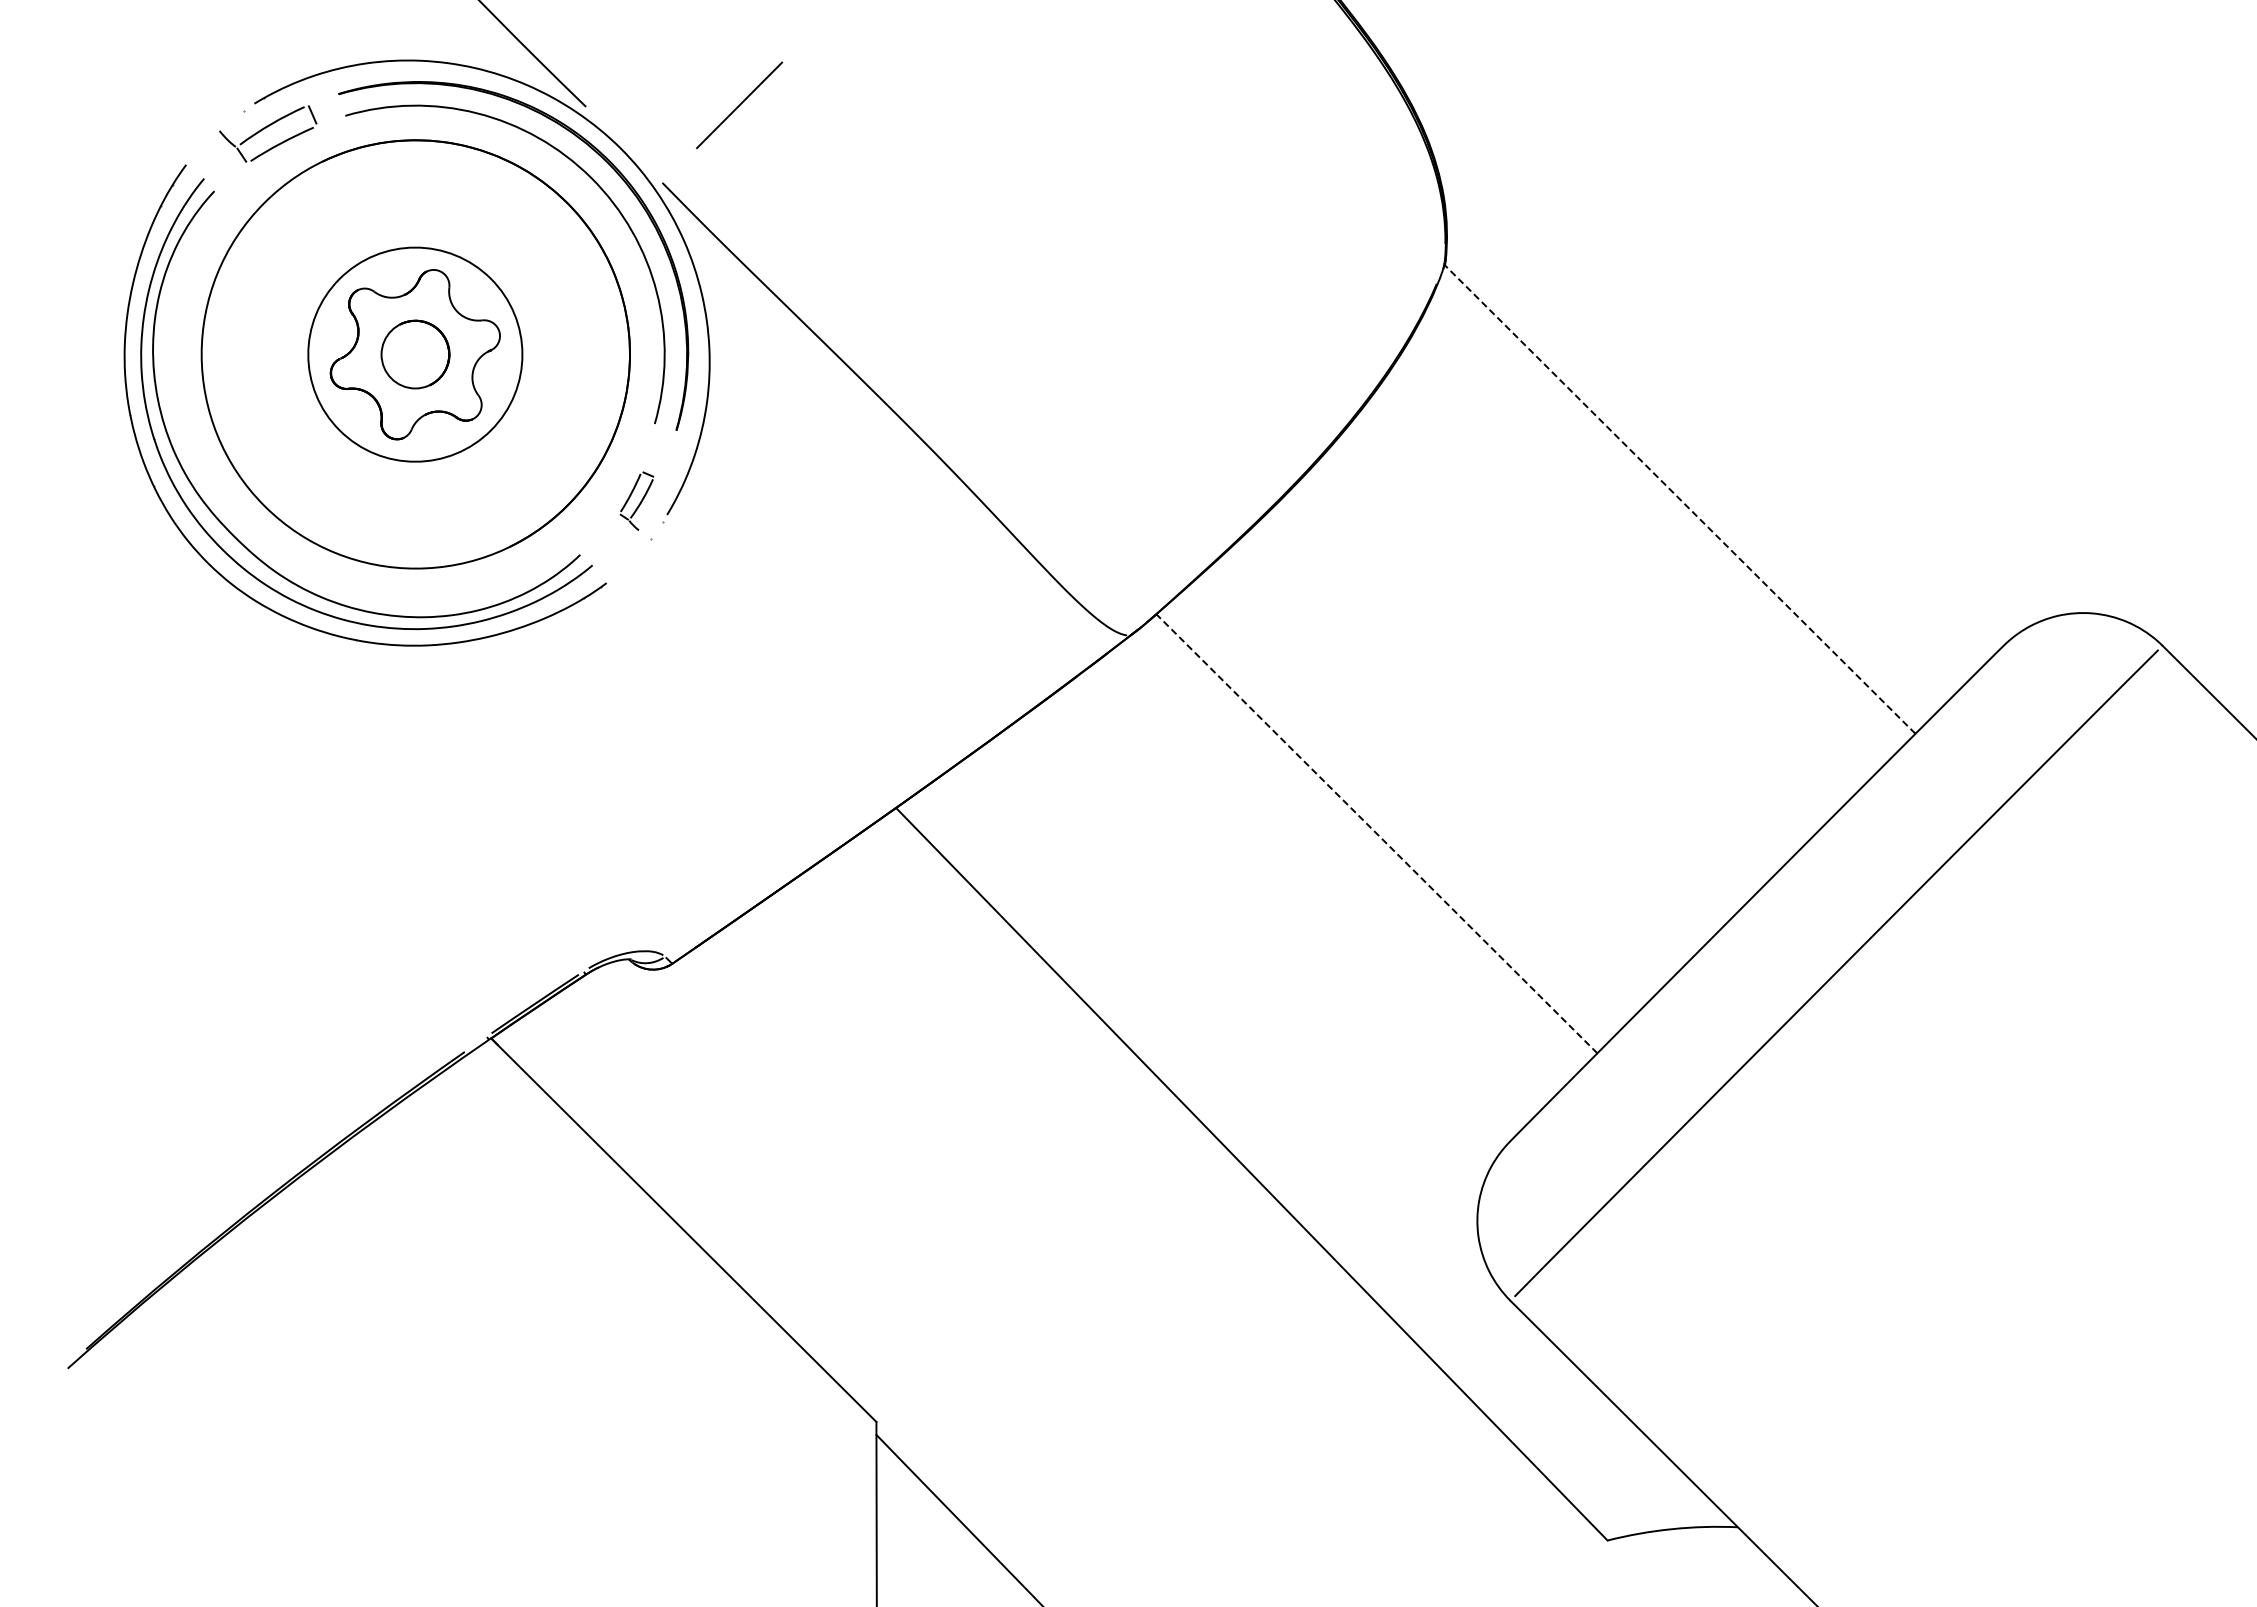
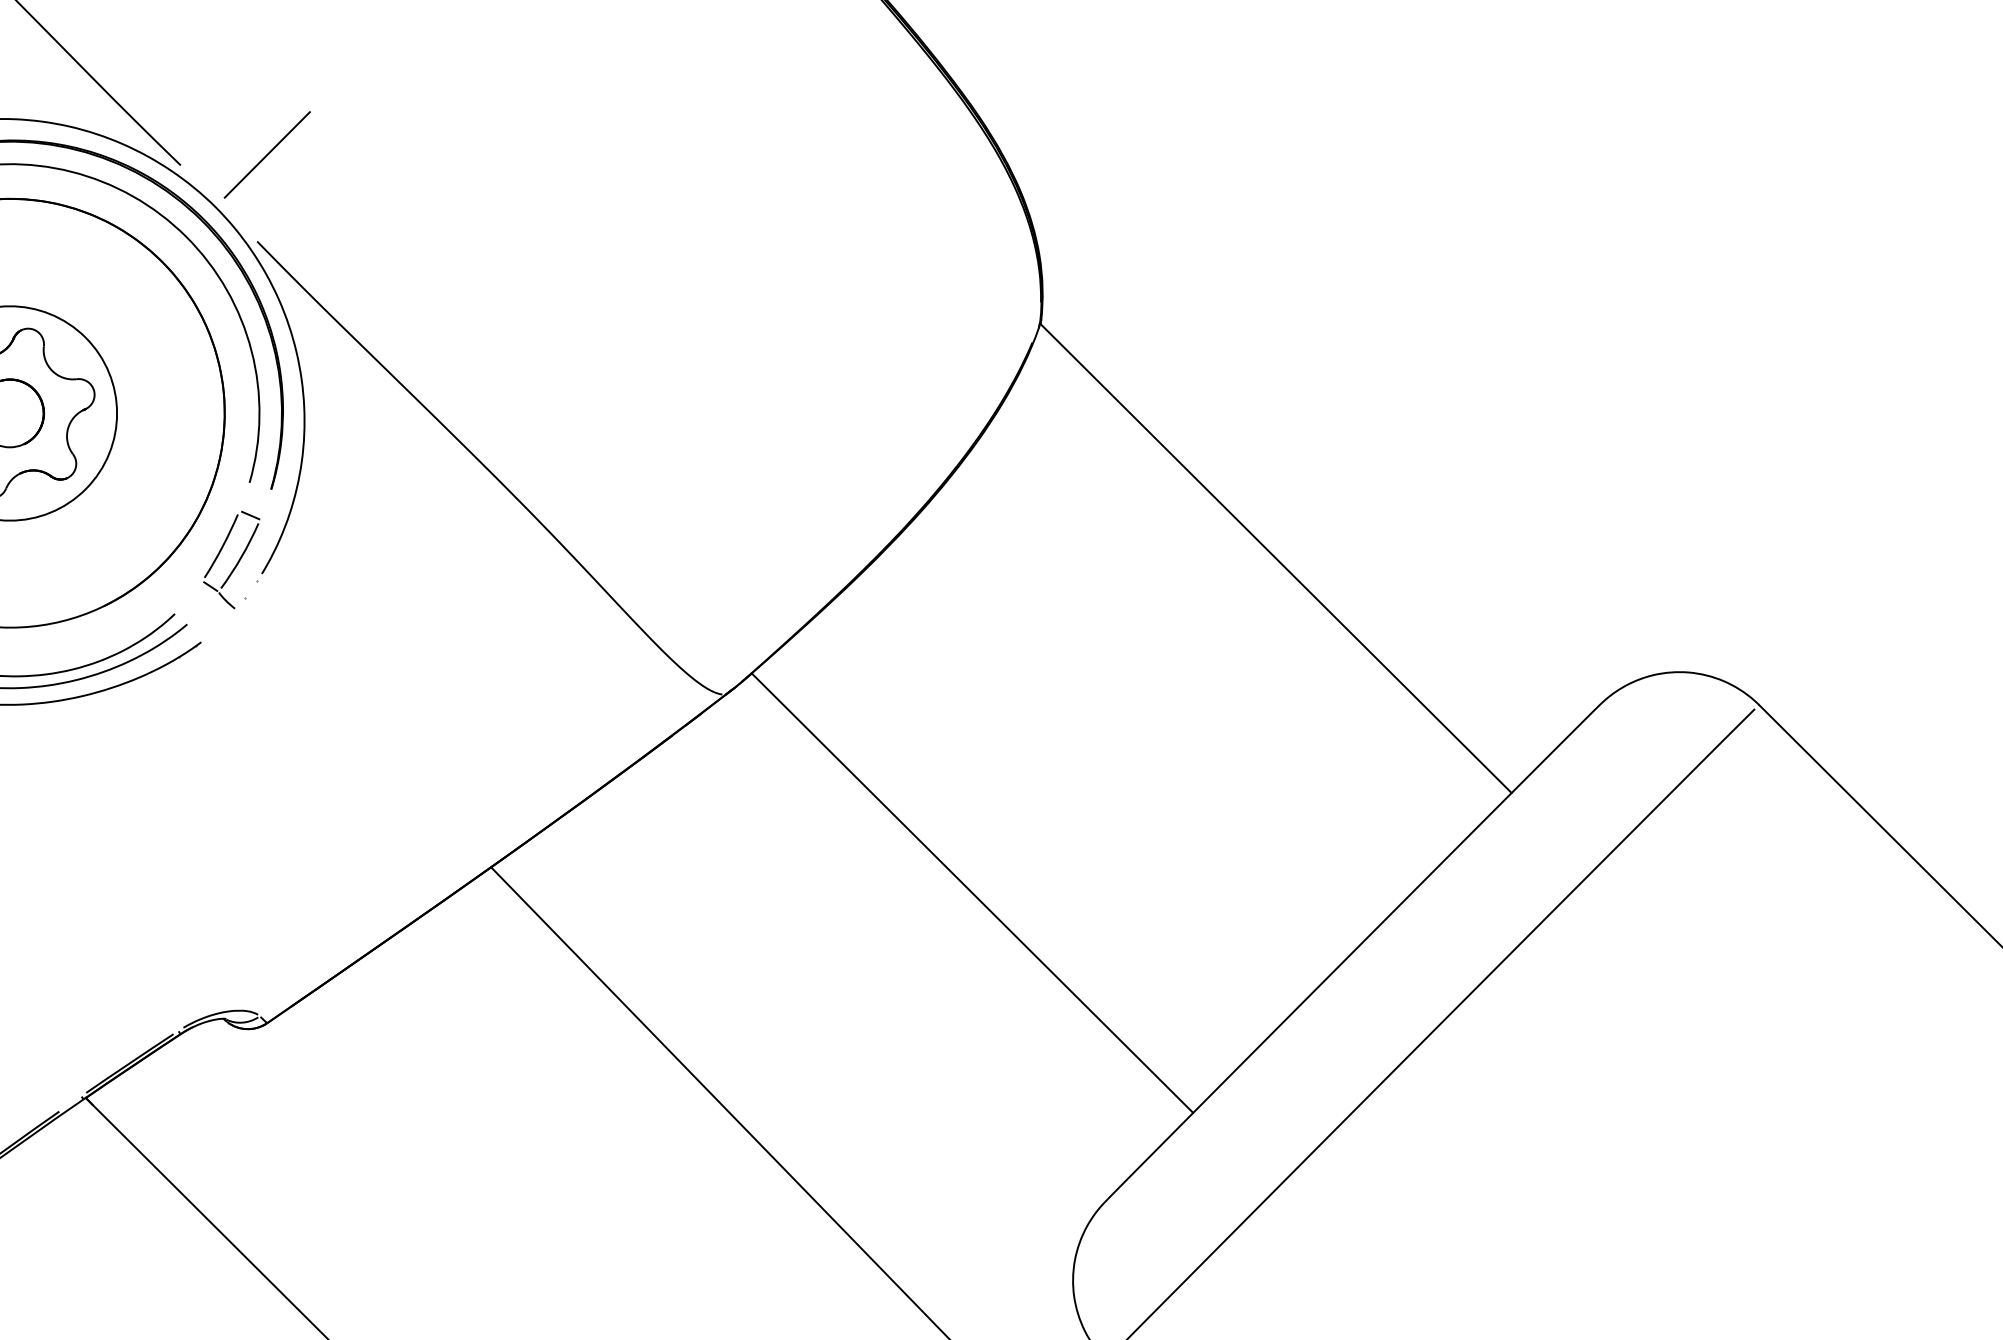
line: (739, 105) -> (267, 155), moved
line: (1679, 498) -> (1275, 557), dashed -> solid
part: (636, 501) -> (231, 560), size x1.67
line: (1376, 833) -> (972, 892), dashed -> solid

